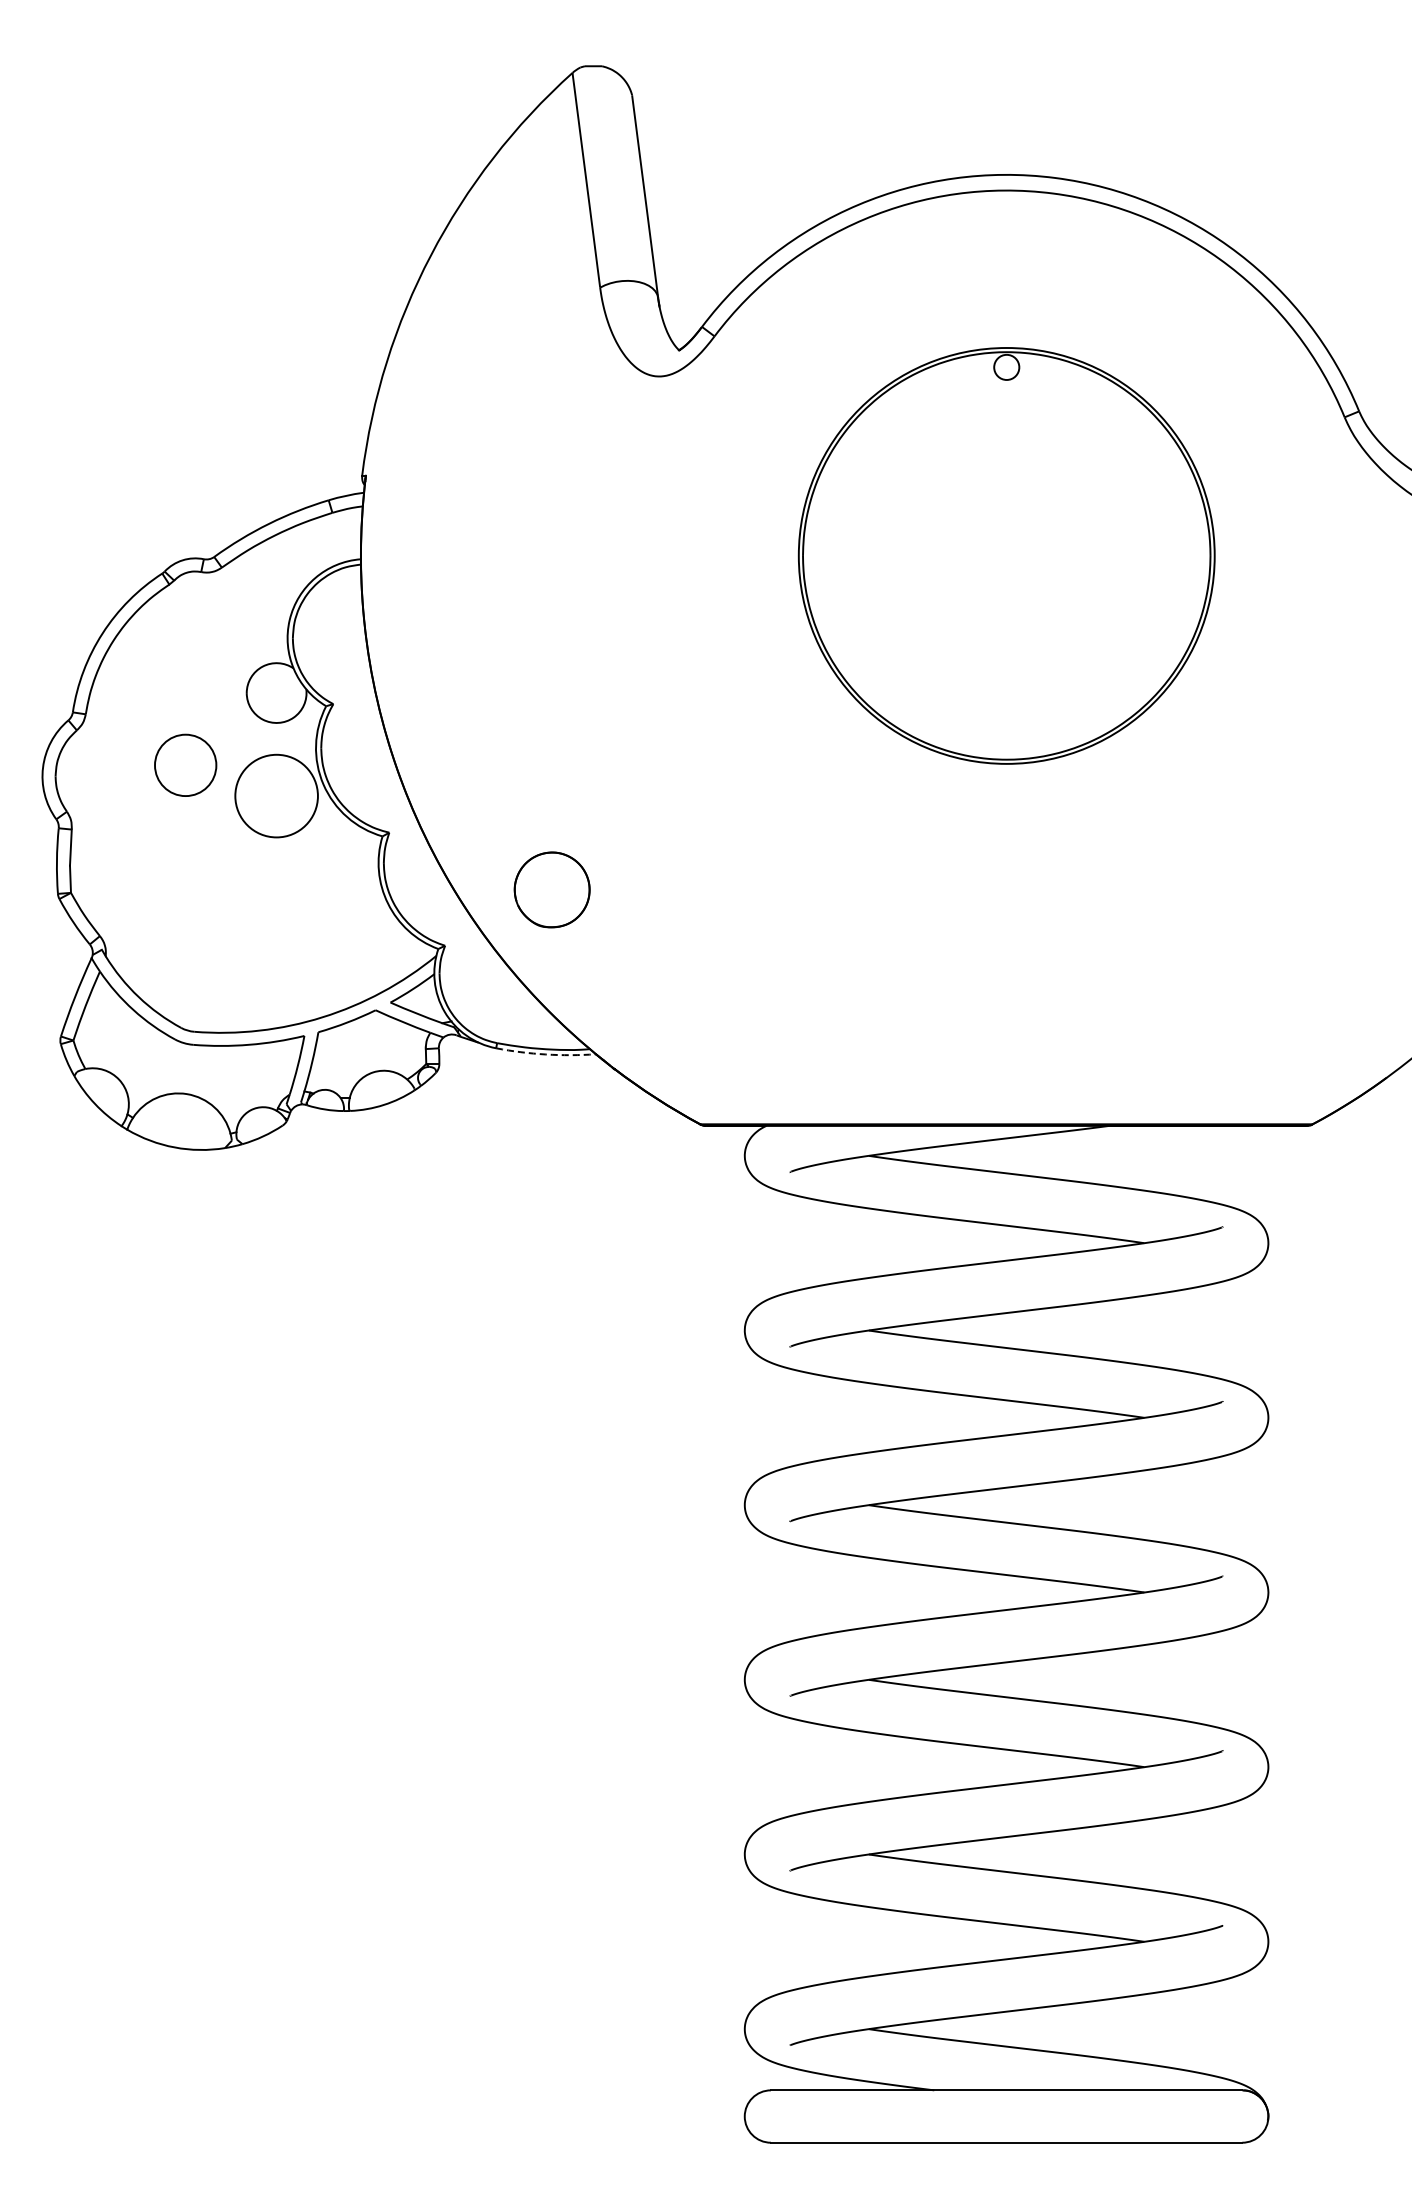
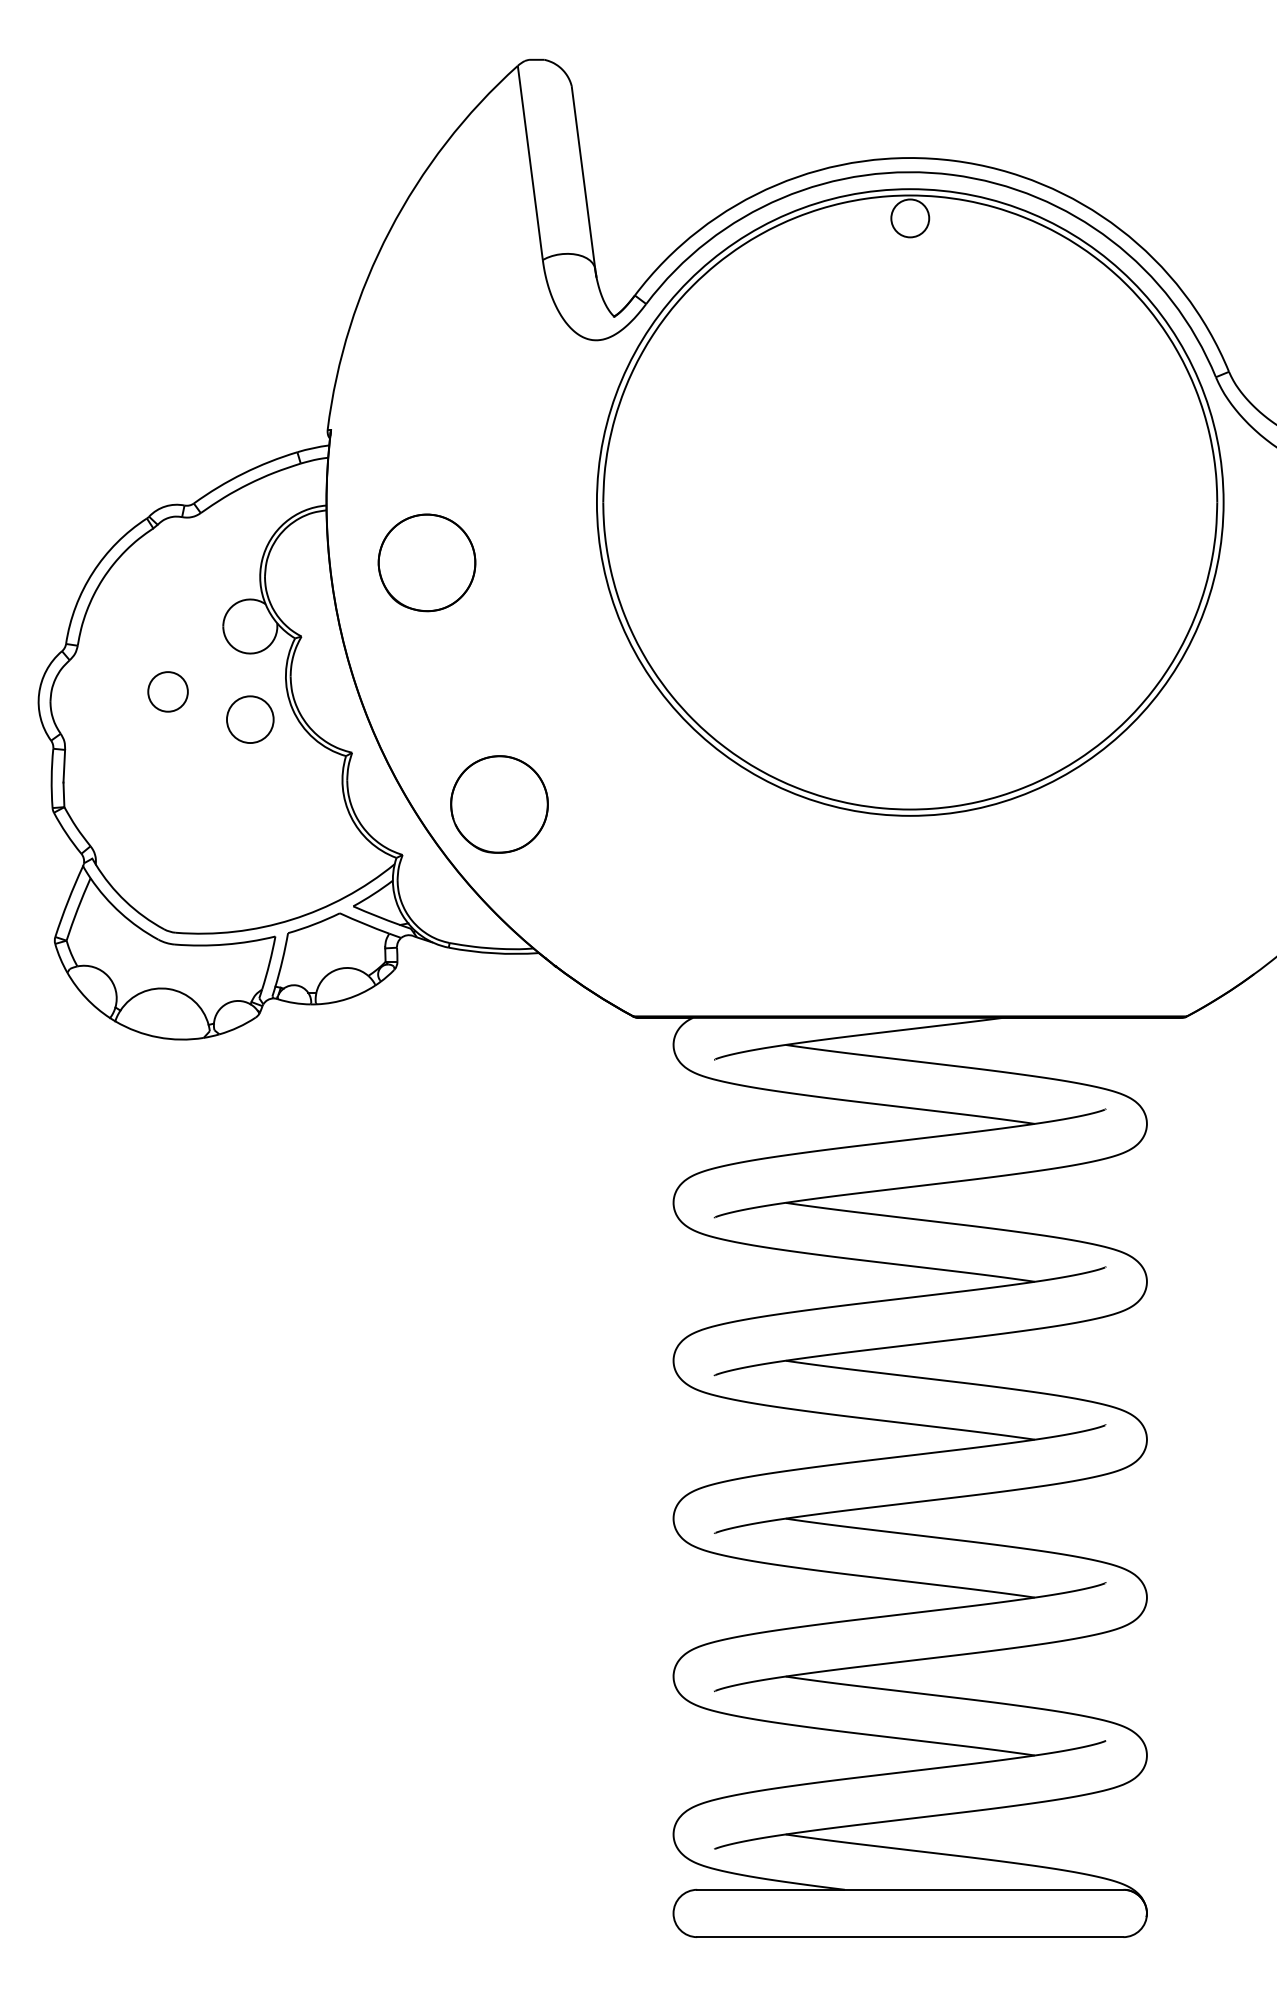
part: (1006, 555) -> (910, 502), size x1.67
part: (471, 622) -> (426, 562), added
circle: (185, 765) -> (167, 692), size x0.71
circle: (276, 795) -> (250, 719), size x0.62
part: (551, 889) -> (498, 804), size x1.43
arc: (545, 1054) -> (493, 953), dashed -> solid

